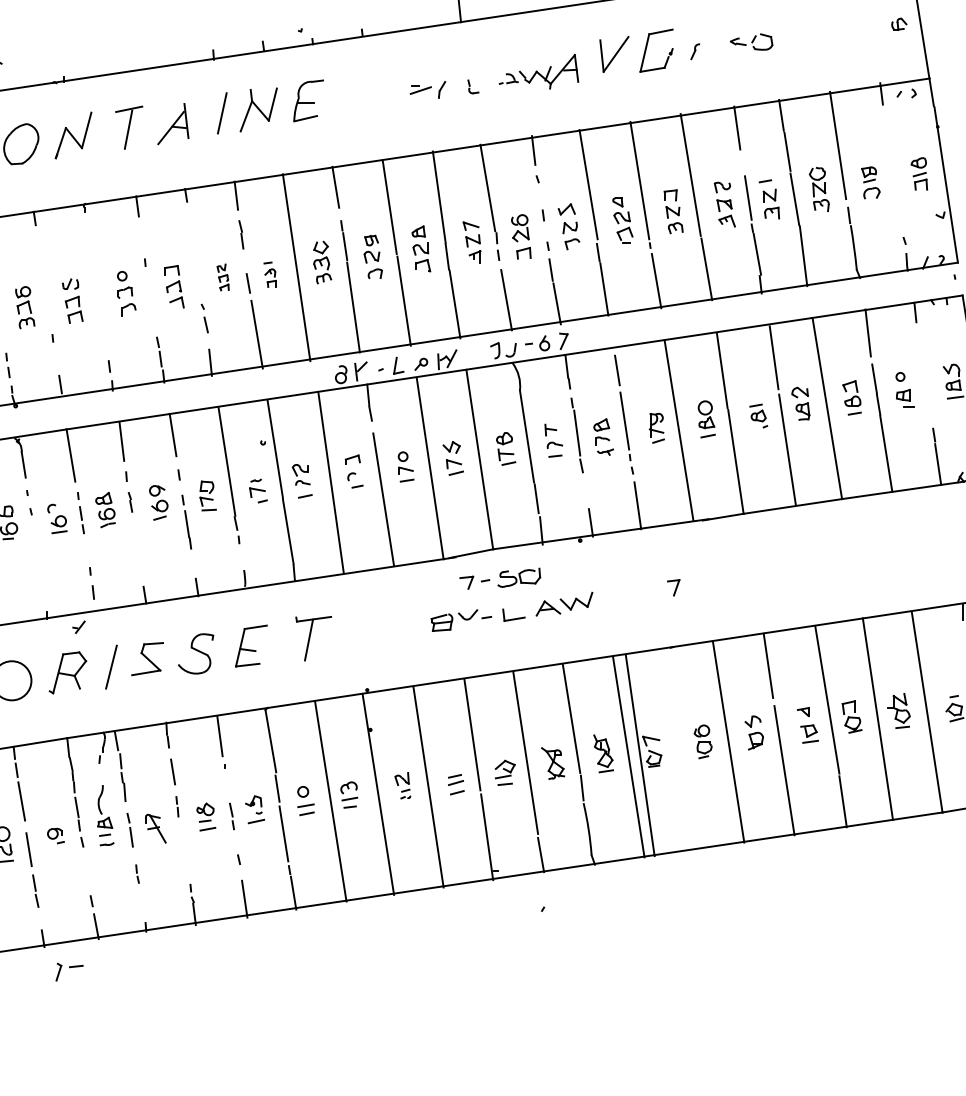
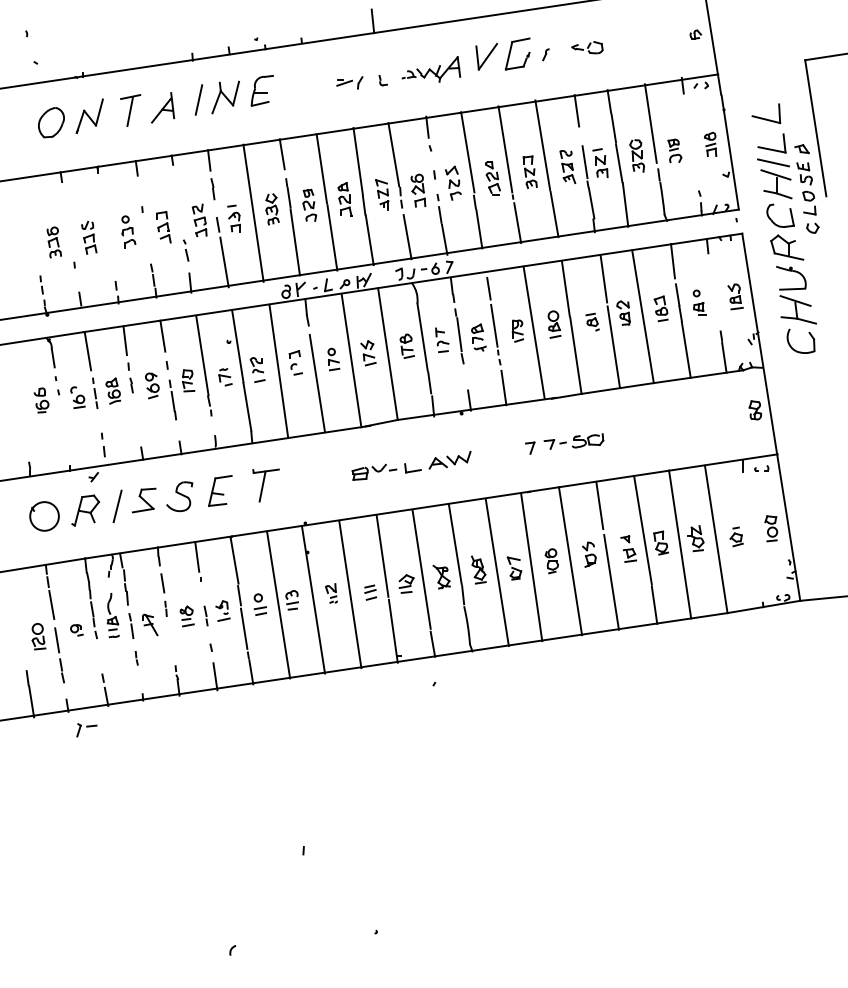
part: (269, 274) -> (233, 218), size x1.43
part: (223, 277) -> (199, 220), size x1.67
part: (499, 578) -> (573, 441), moved
line: (639, 755) -> (531, 567), moved

